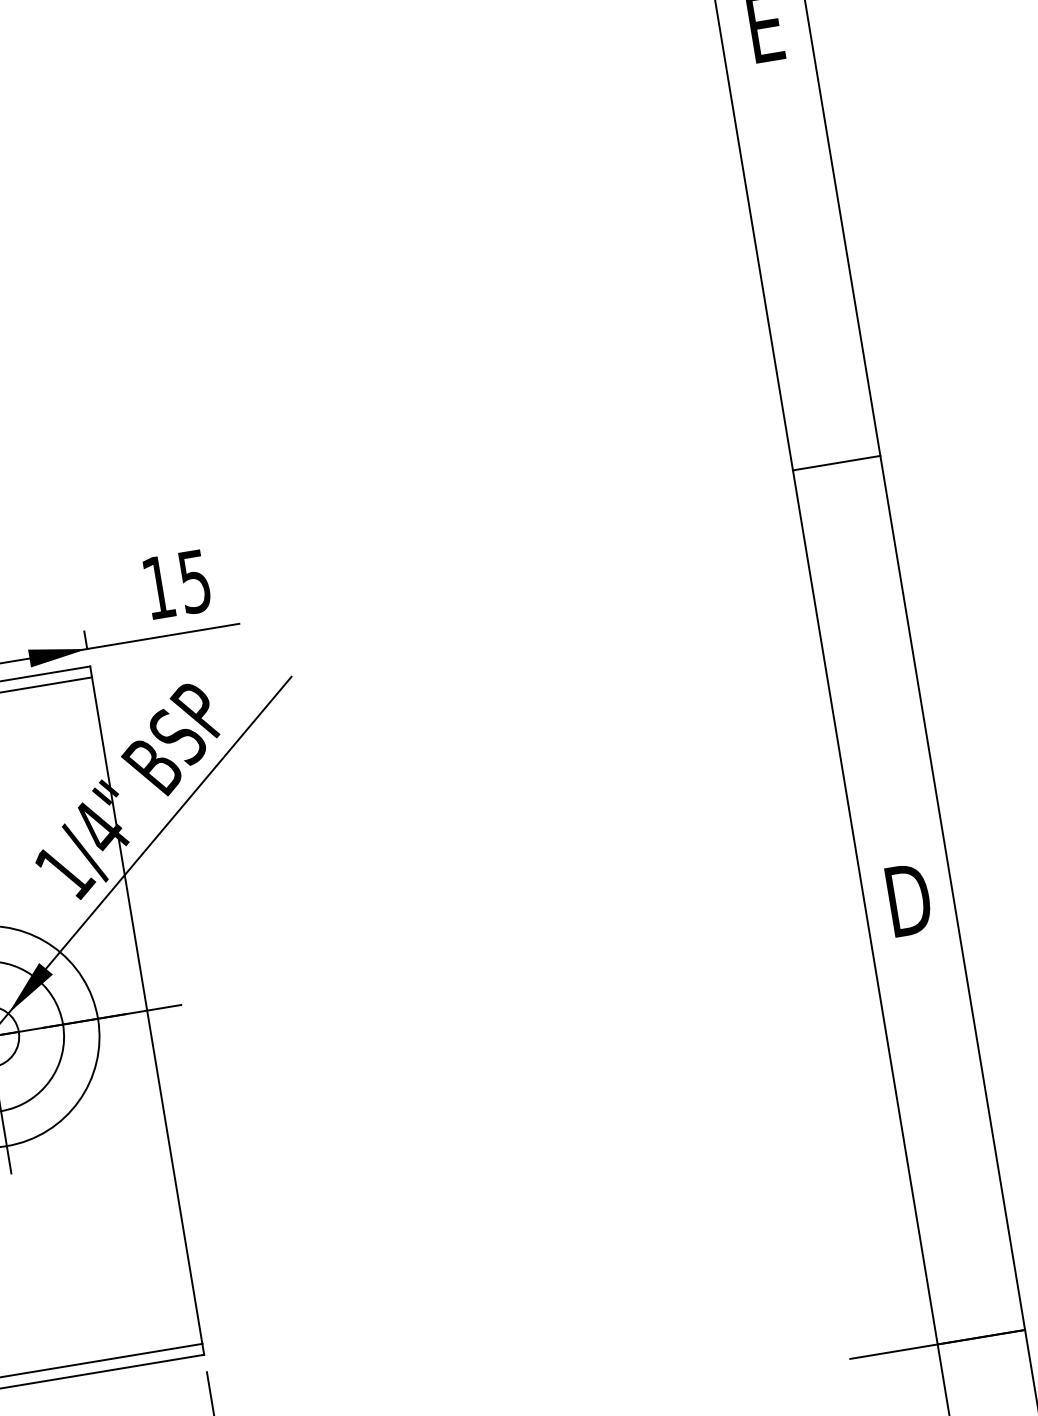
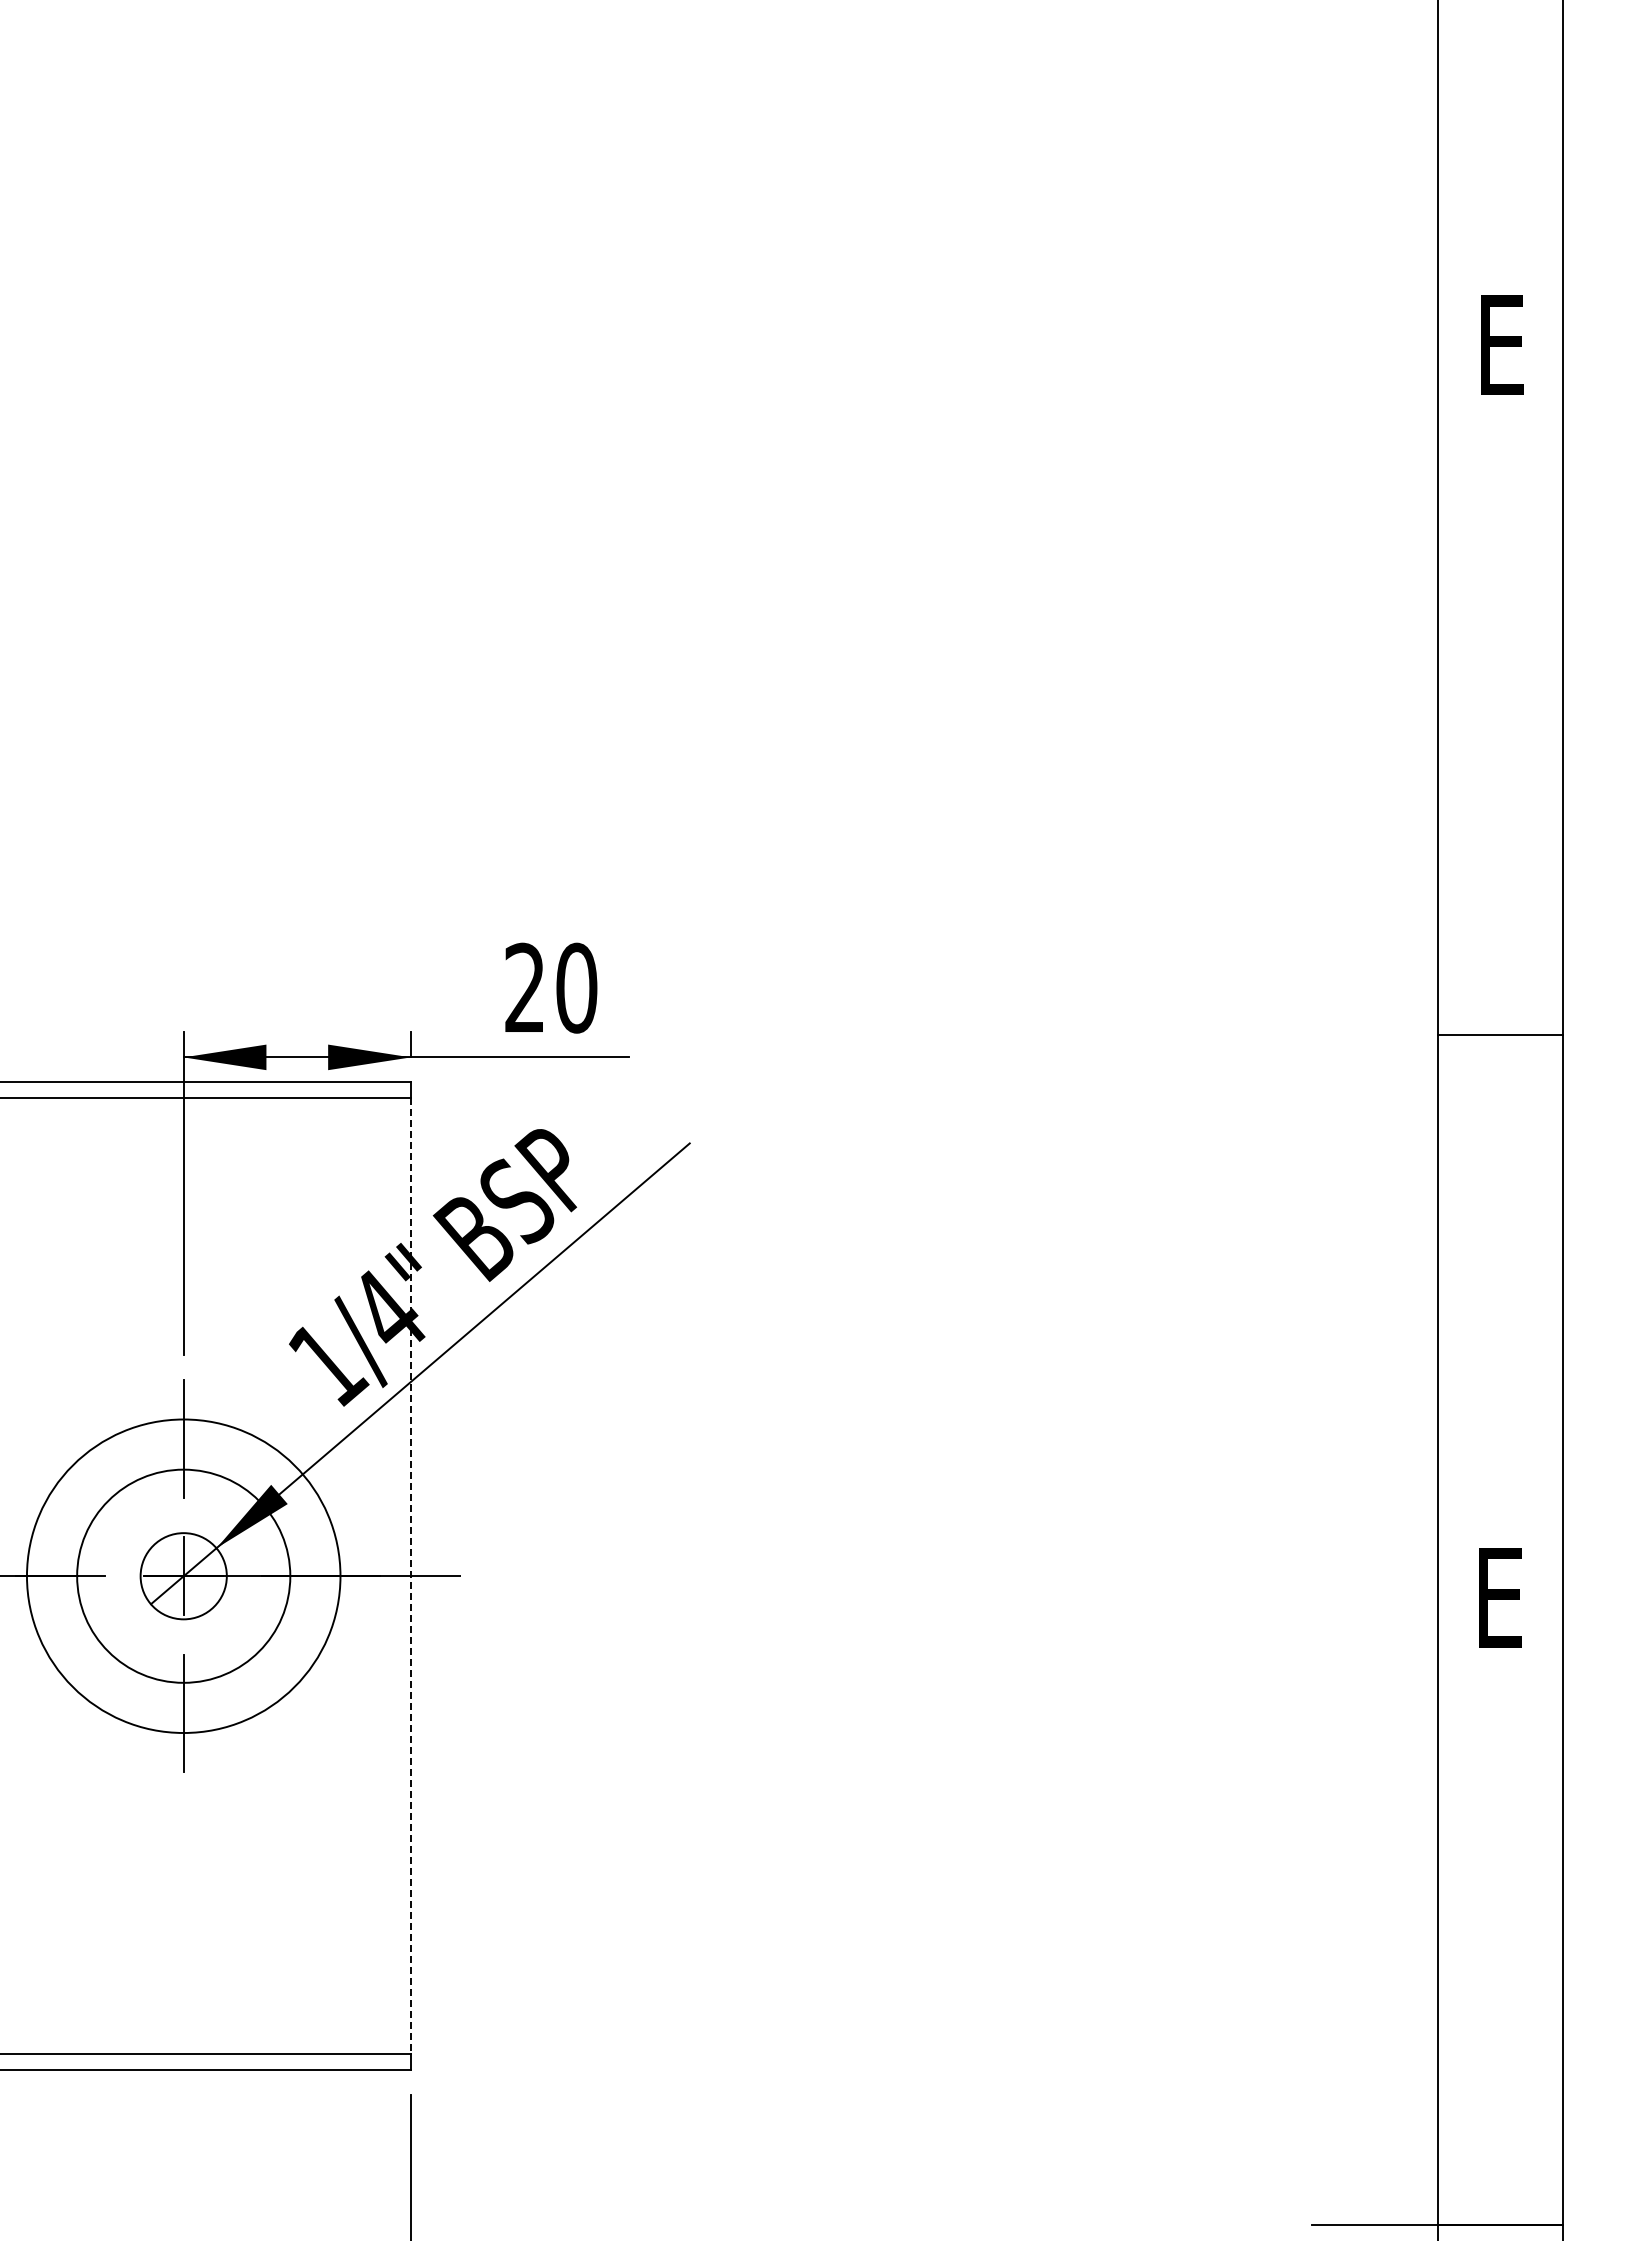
line: (836, 463) -> (1500, 1035), moved
text: (177, 584) -> (551, 987), 15 -> 20
text: (909, 899) -> (1500, 1597), D -> E
line: (147, 1010) -> (411, 1576), solid -> dashed

